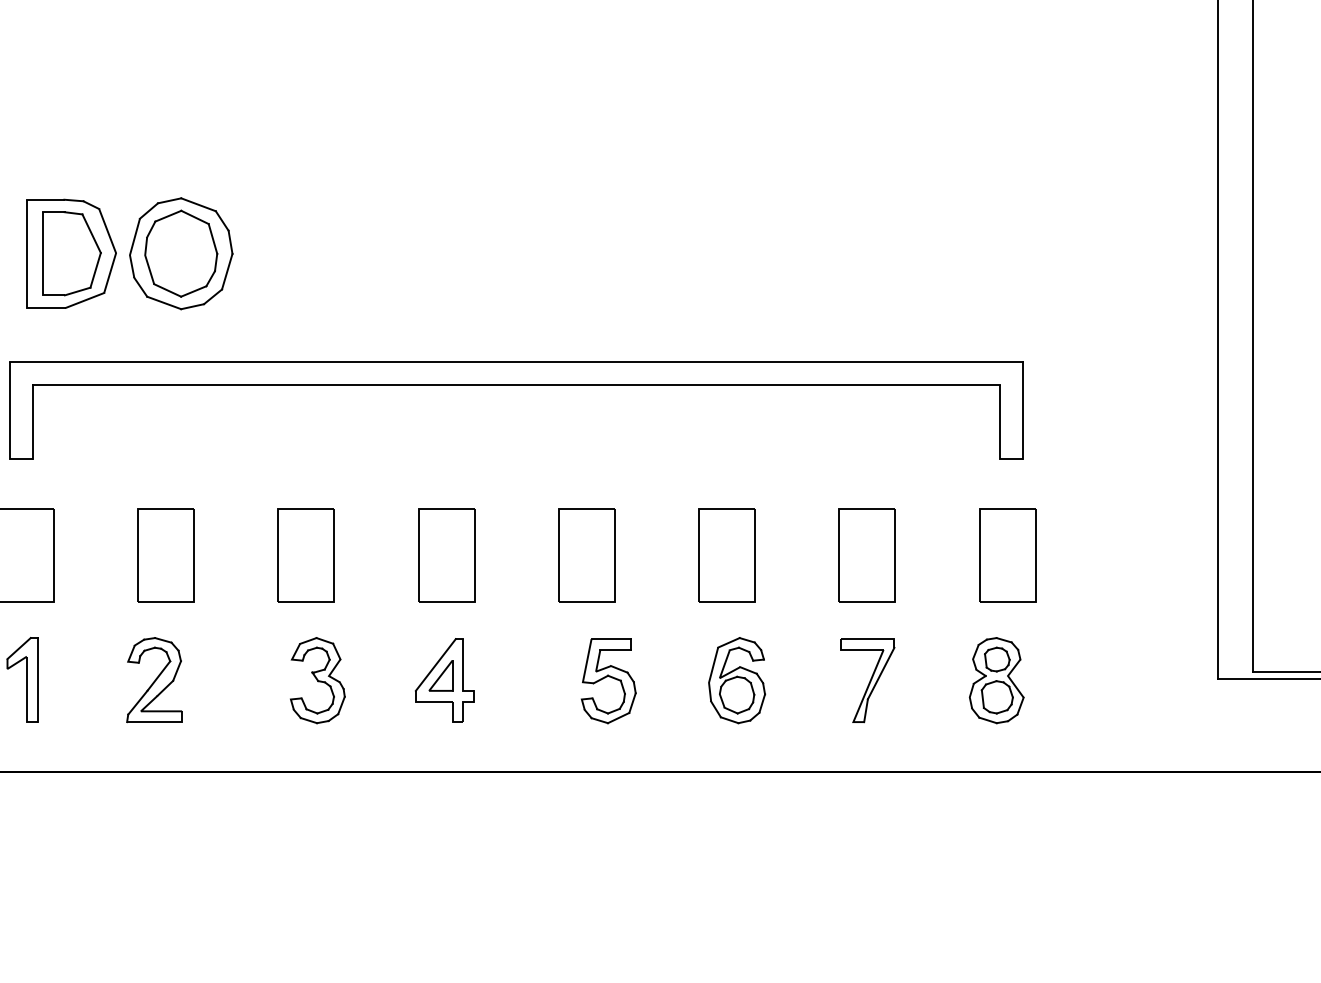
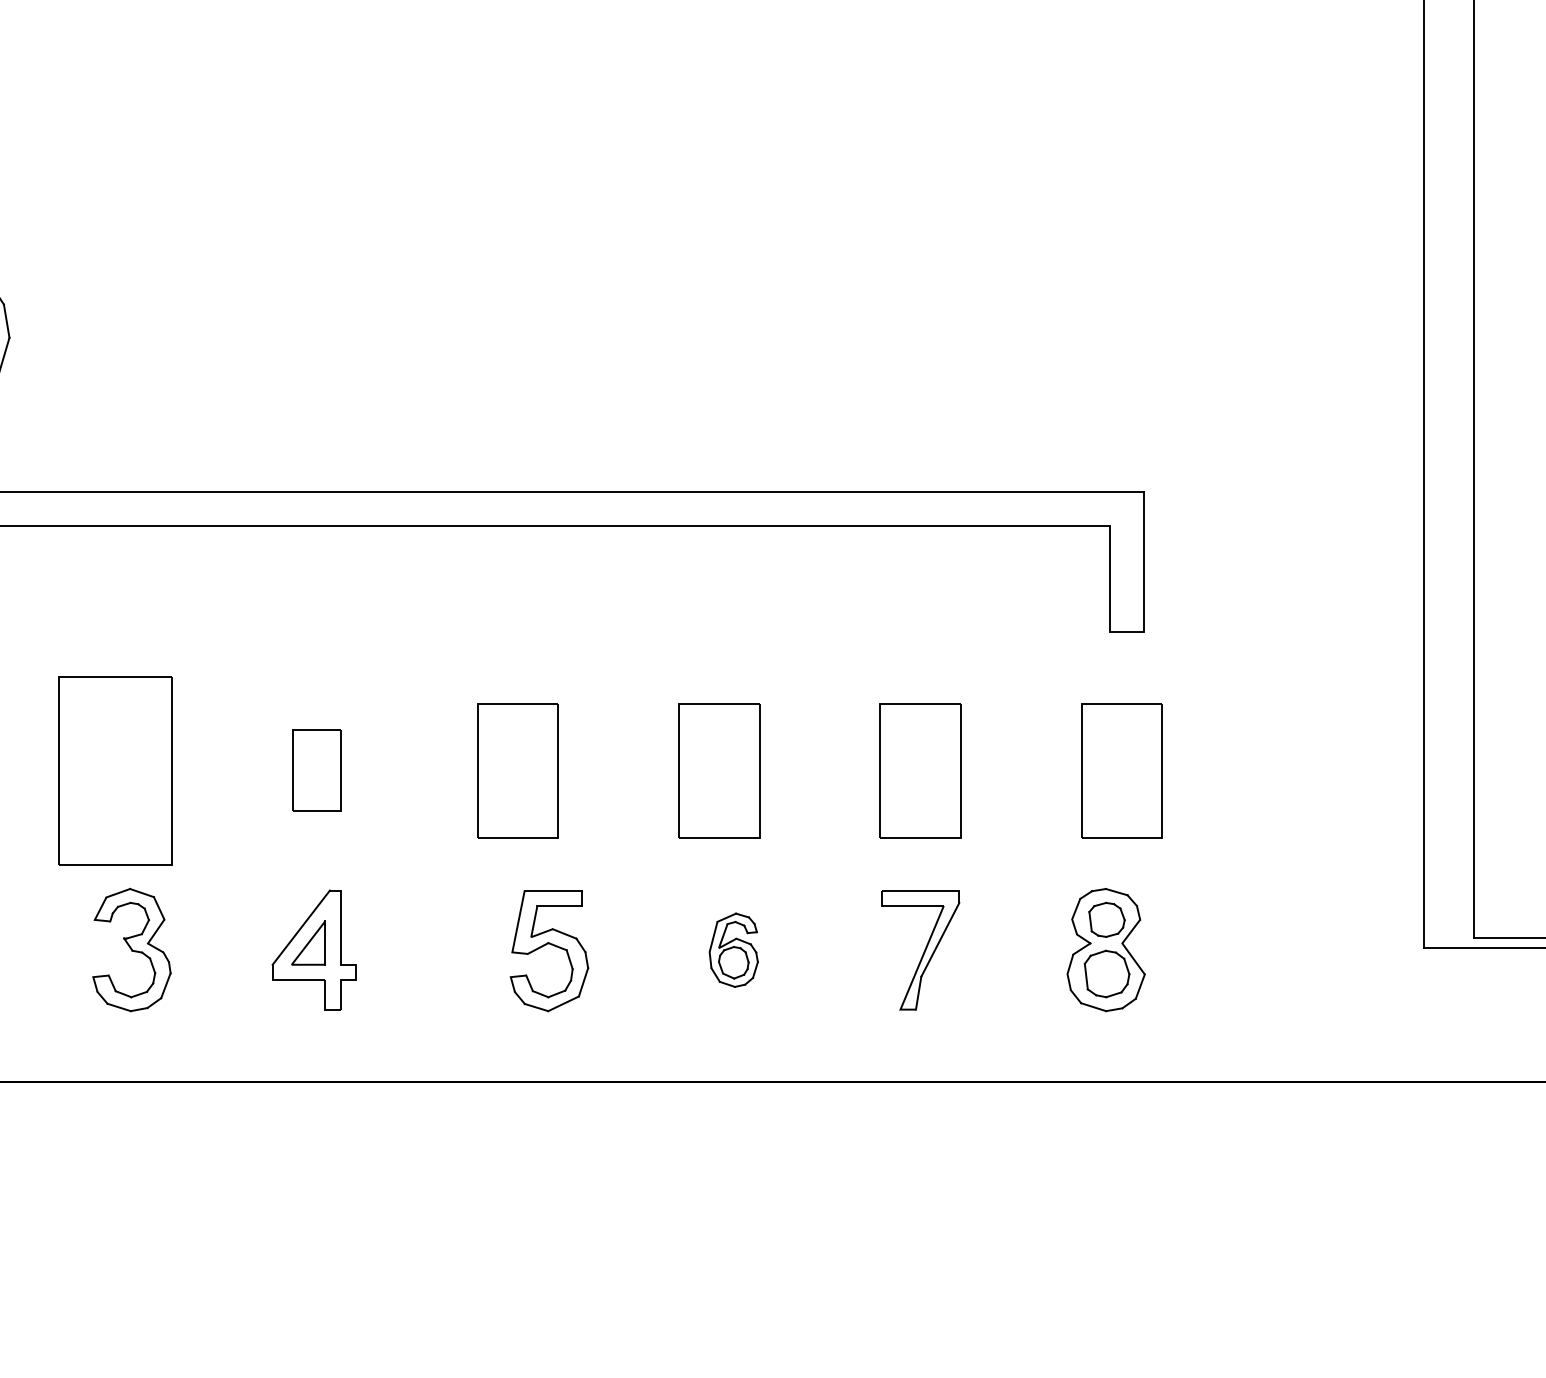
part: (305, 555) -> (114, 770), size x1.4
part: (446, 555) -> (316, 770), size x0.6
part: (737, 680) -> (734, 949), size x0.6

